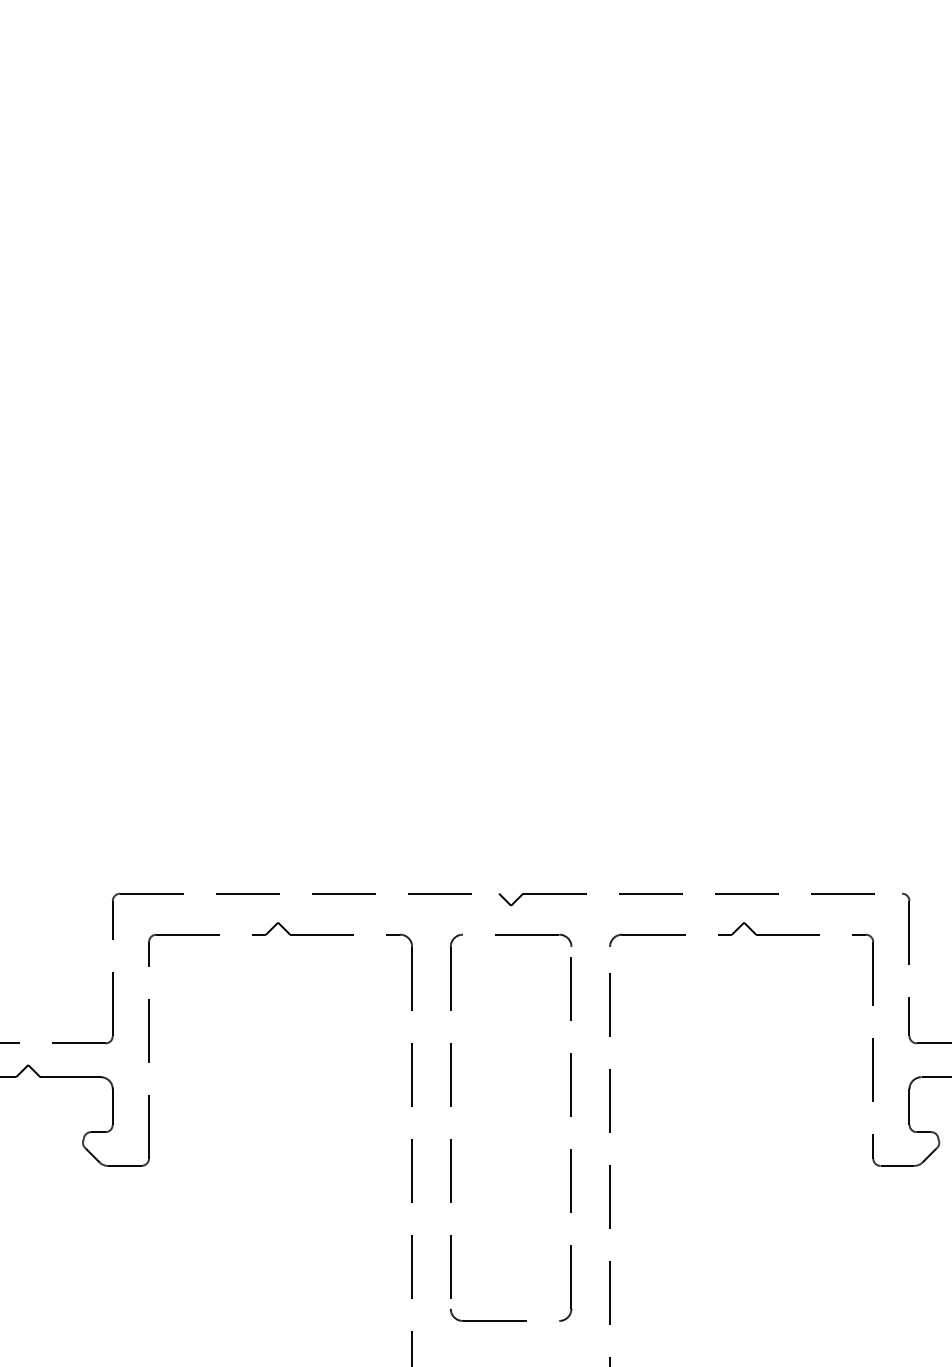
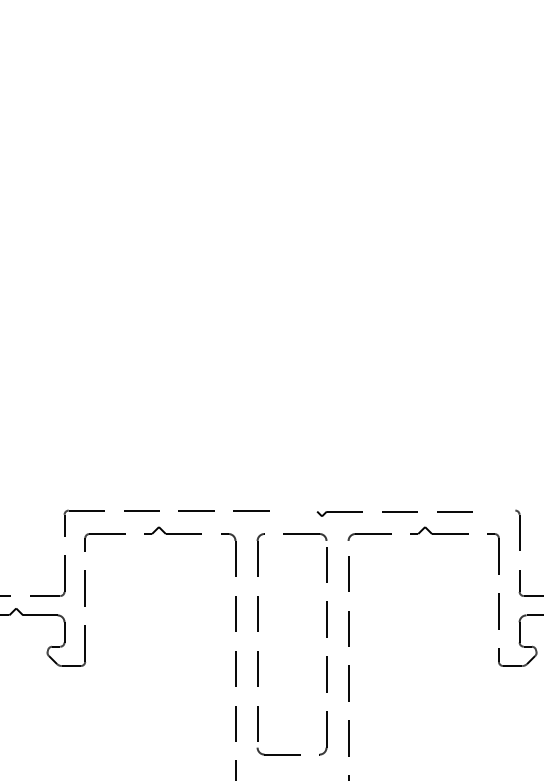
part: (685, 898) -> (391, 513), size x0.7

